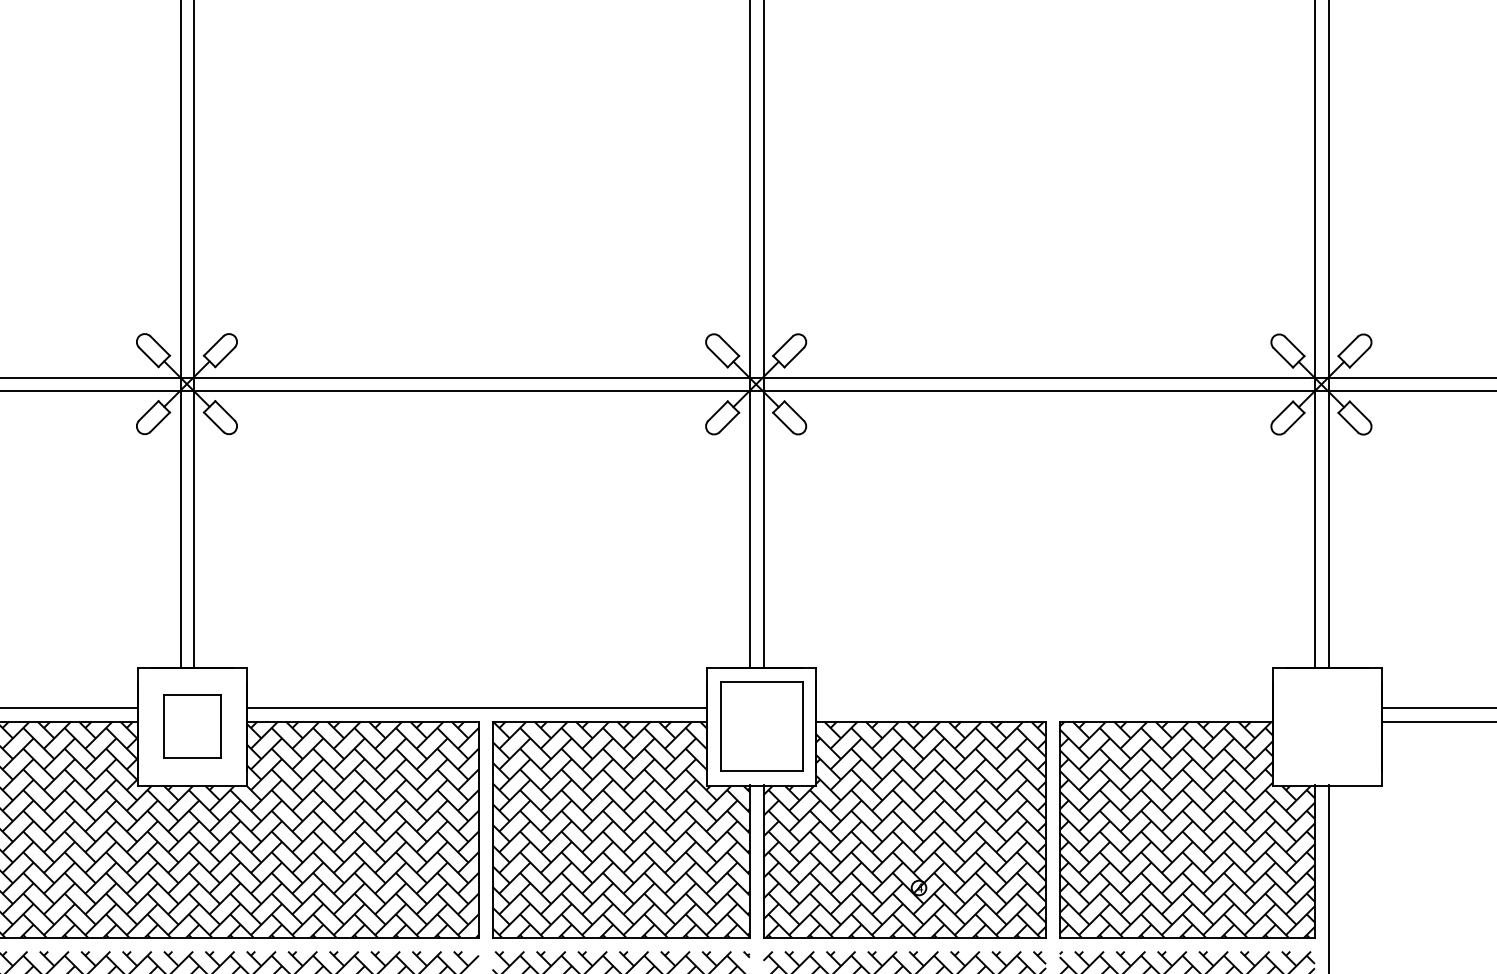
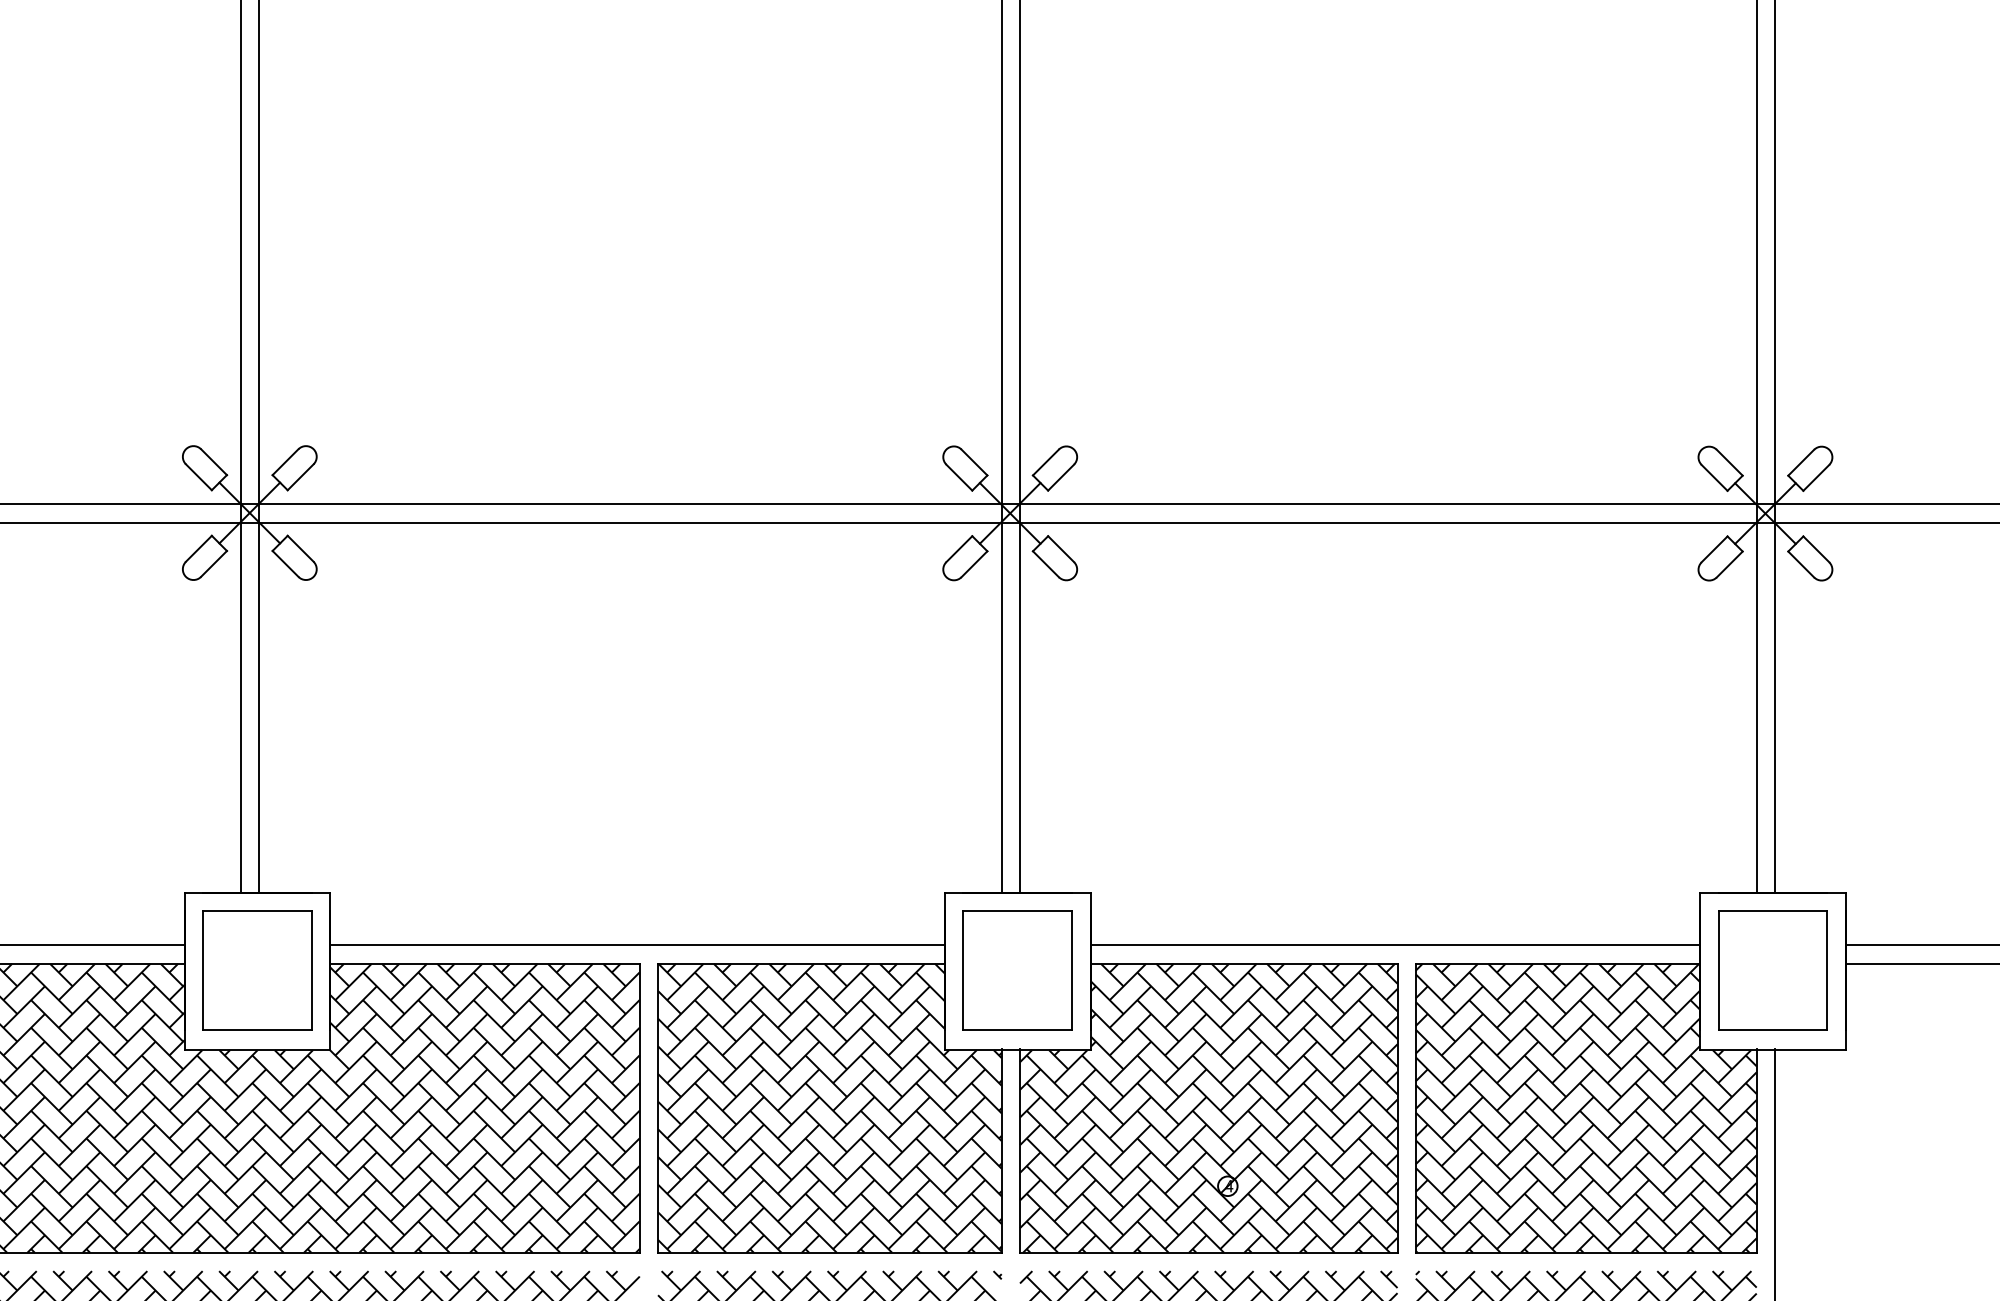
line: (1044, 707) -> (1395, 945), added
part: (192, 726) -> (257, 970), size x1.43
part: (1326, 726) -> (1772, 970), added

